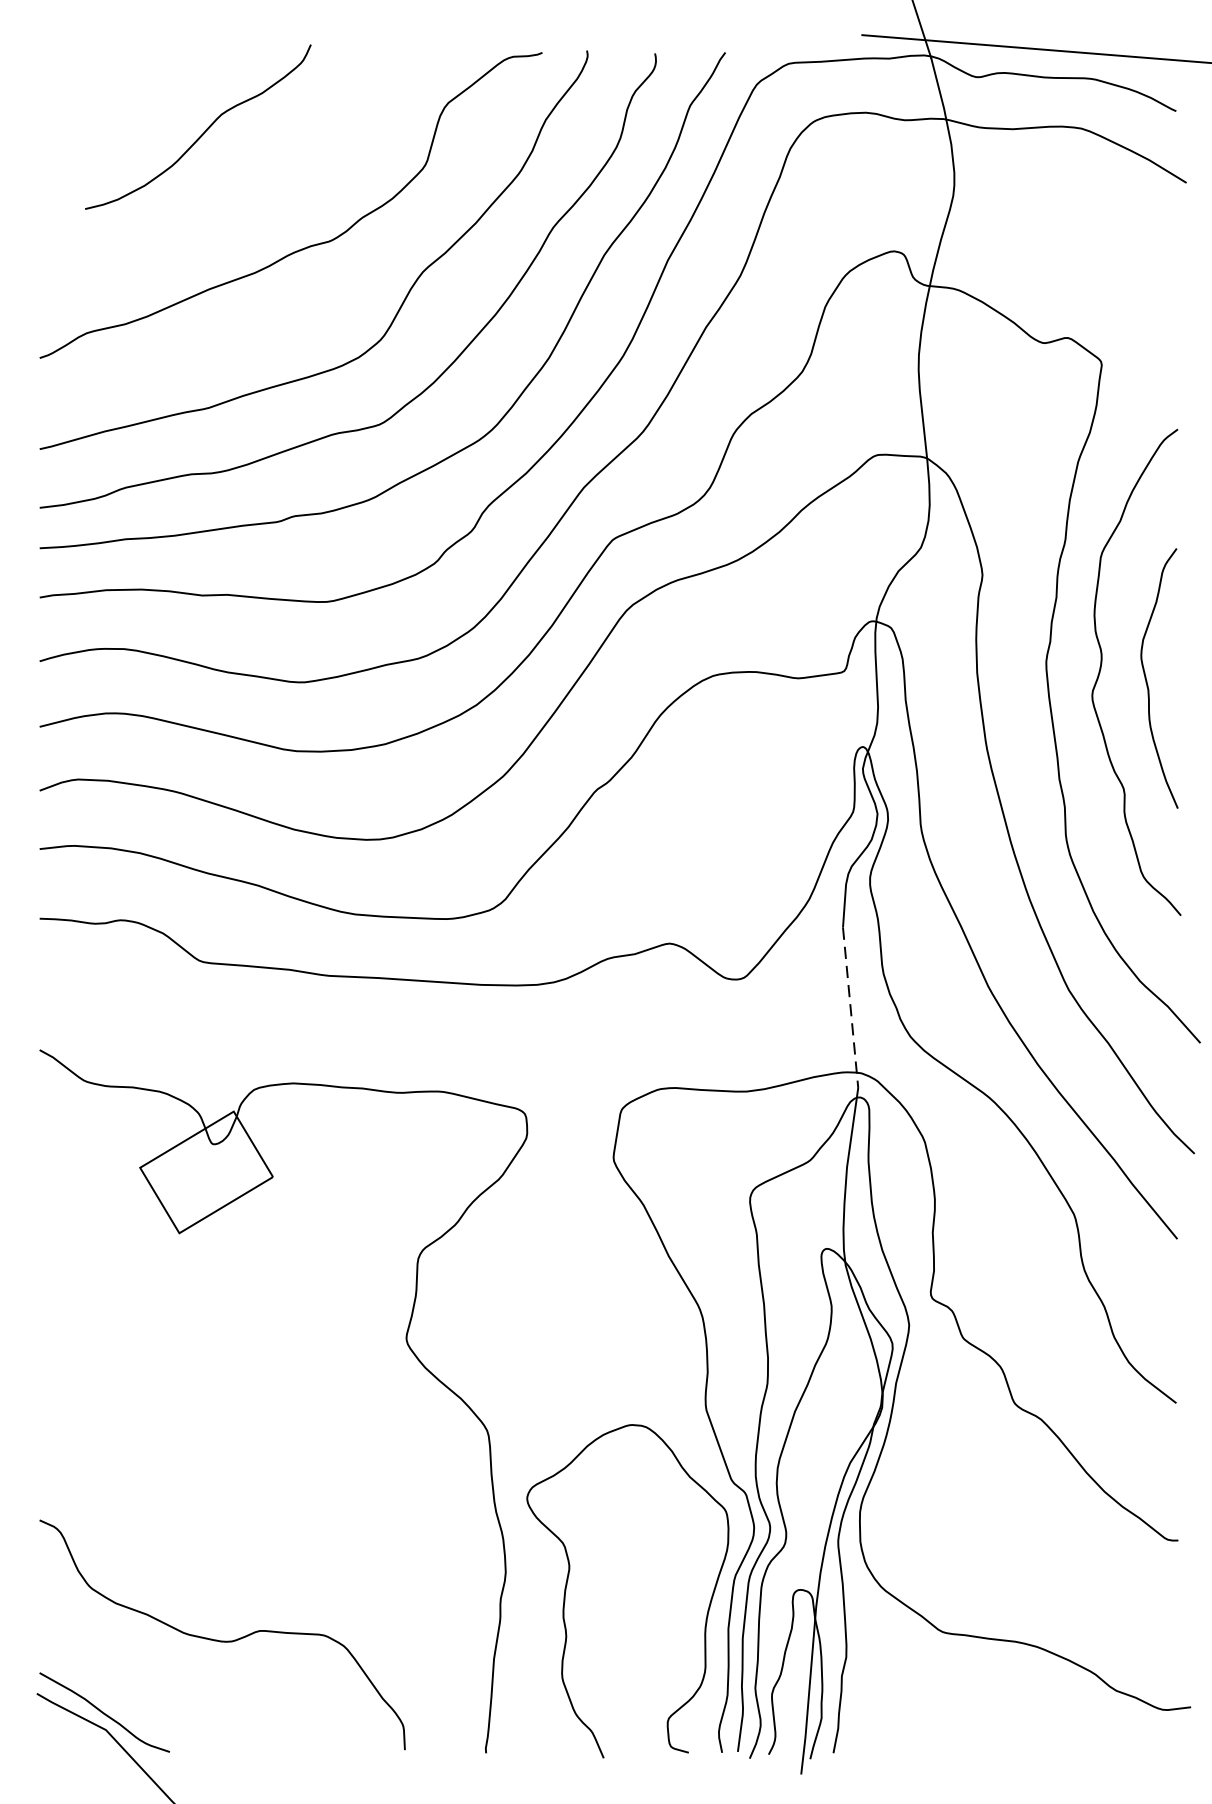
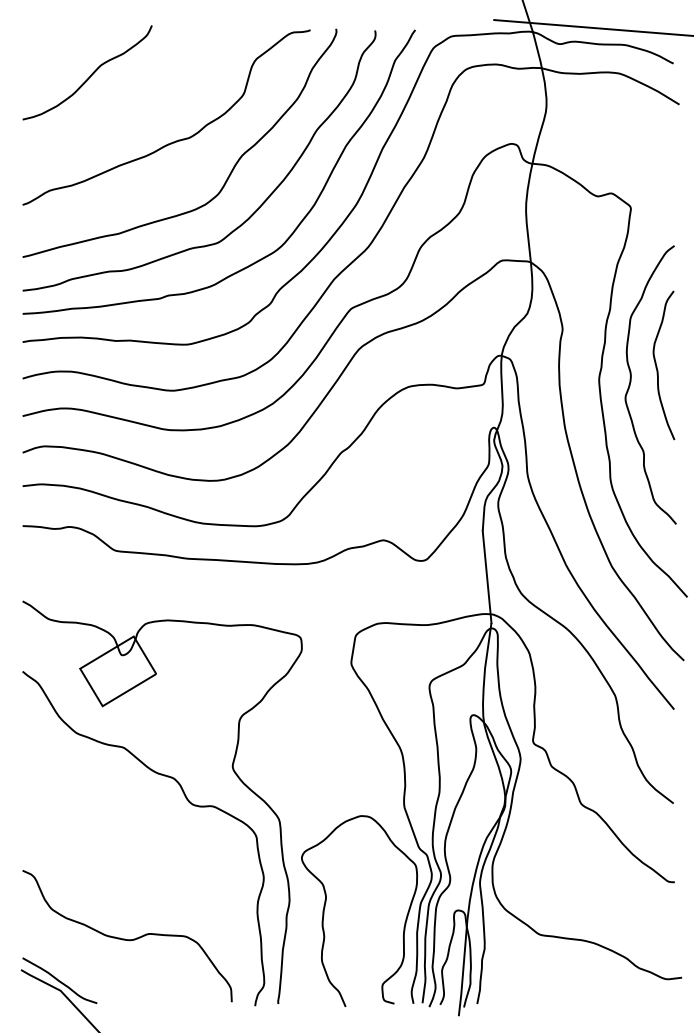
curve: (203, 130) -> (90, 74), moved
curve: (1148, 680) -> (657, 366), moved
line: (851, 1008) -> (487, 577), dashed -> solid
curve: (327, 1399) -> (187, 801), added

